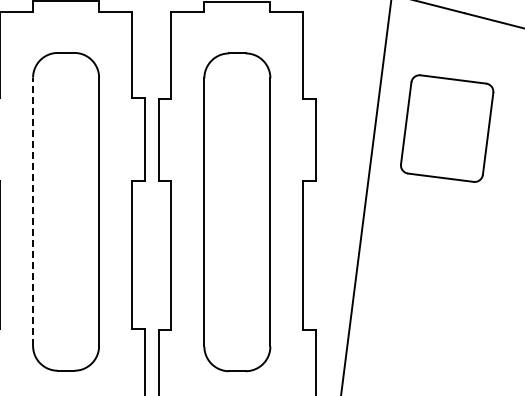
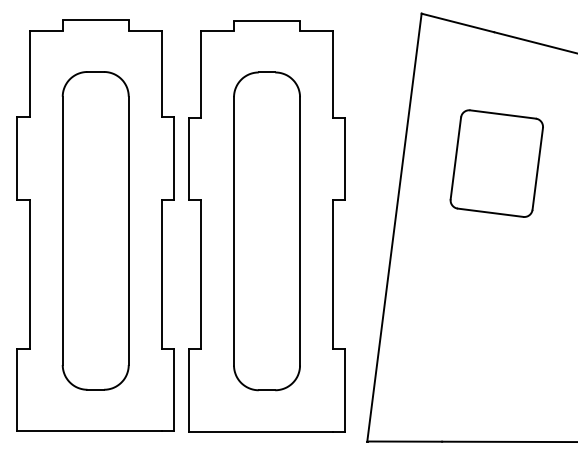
part: (446, 128) -> (496, 163), moved
line: (32, 211) -> (62, 230), dashed -> solid

